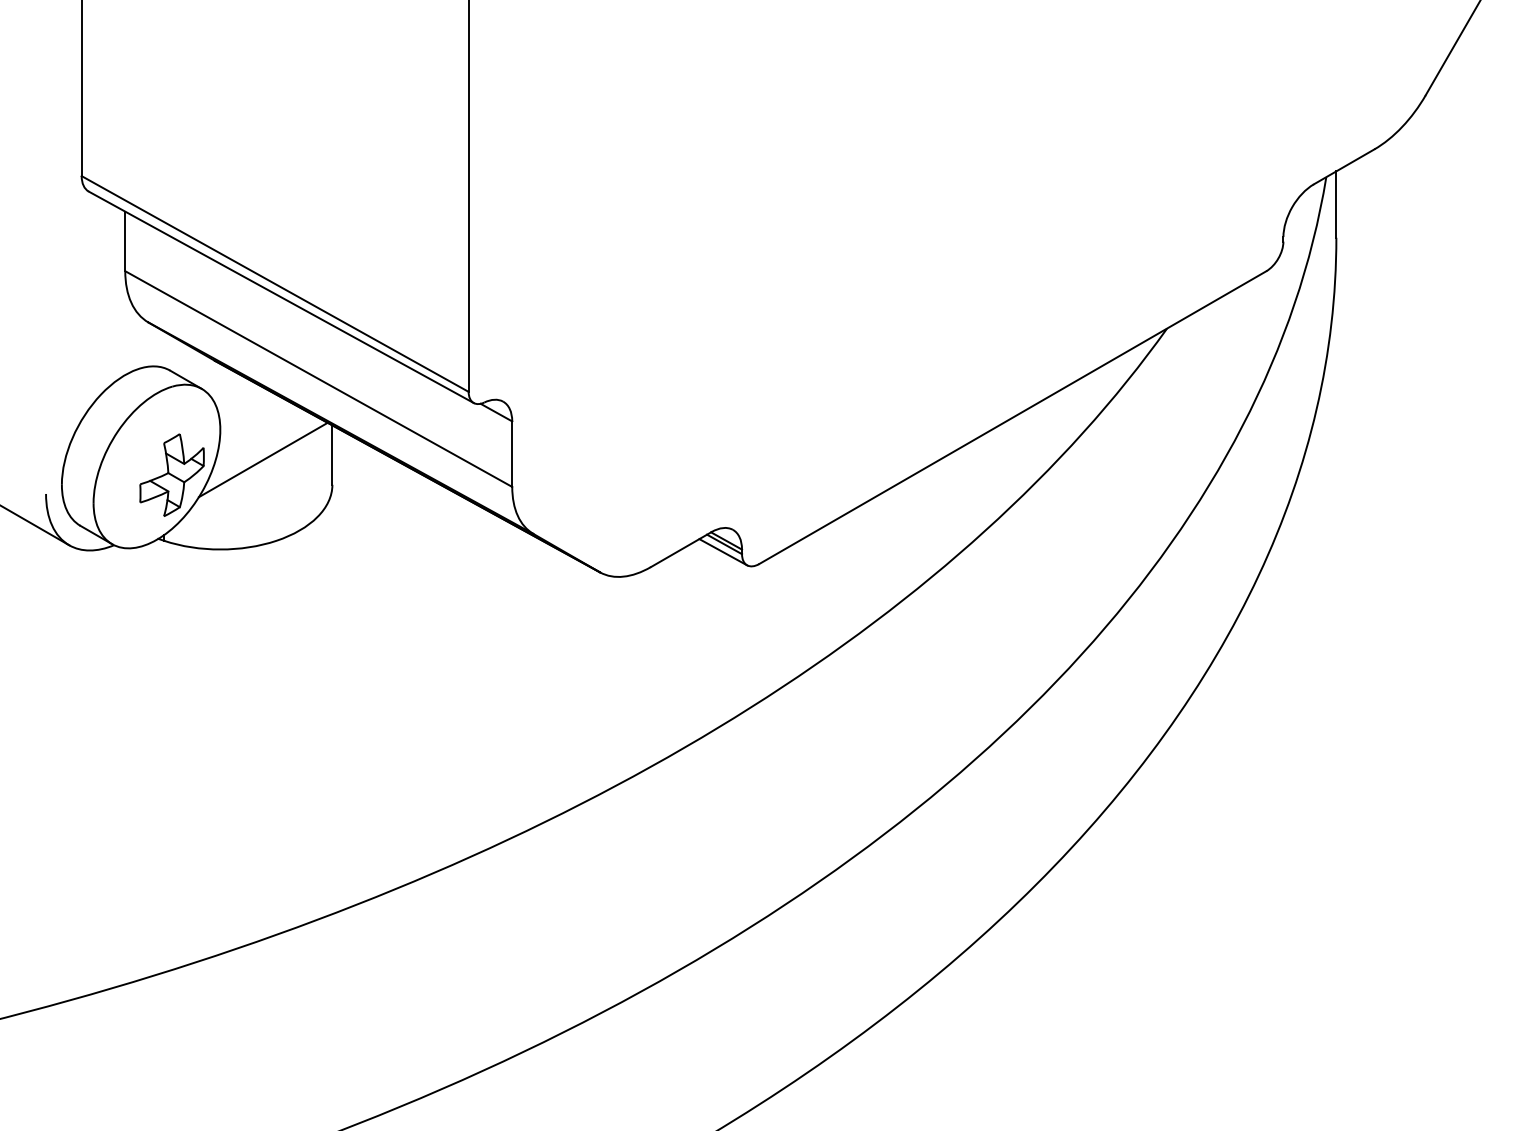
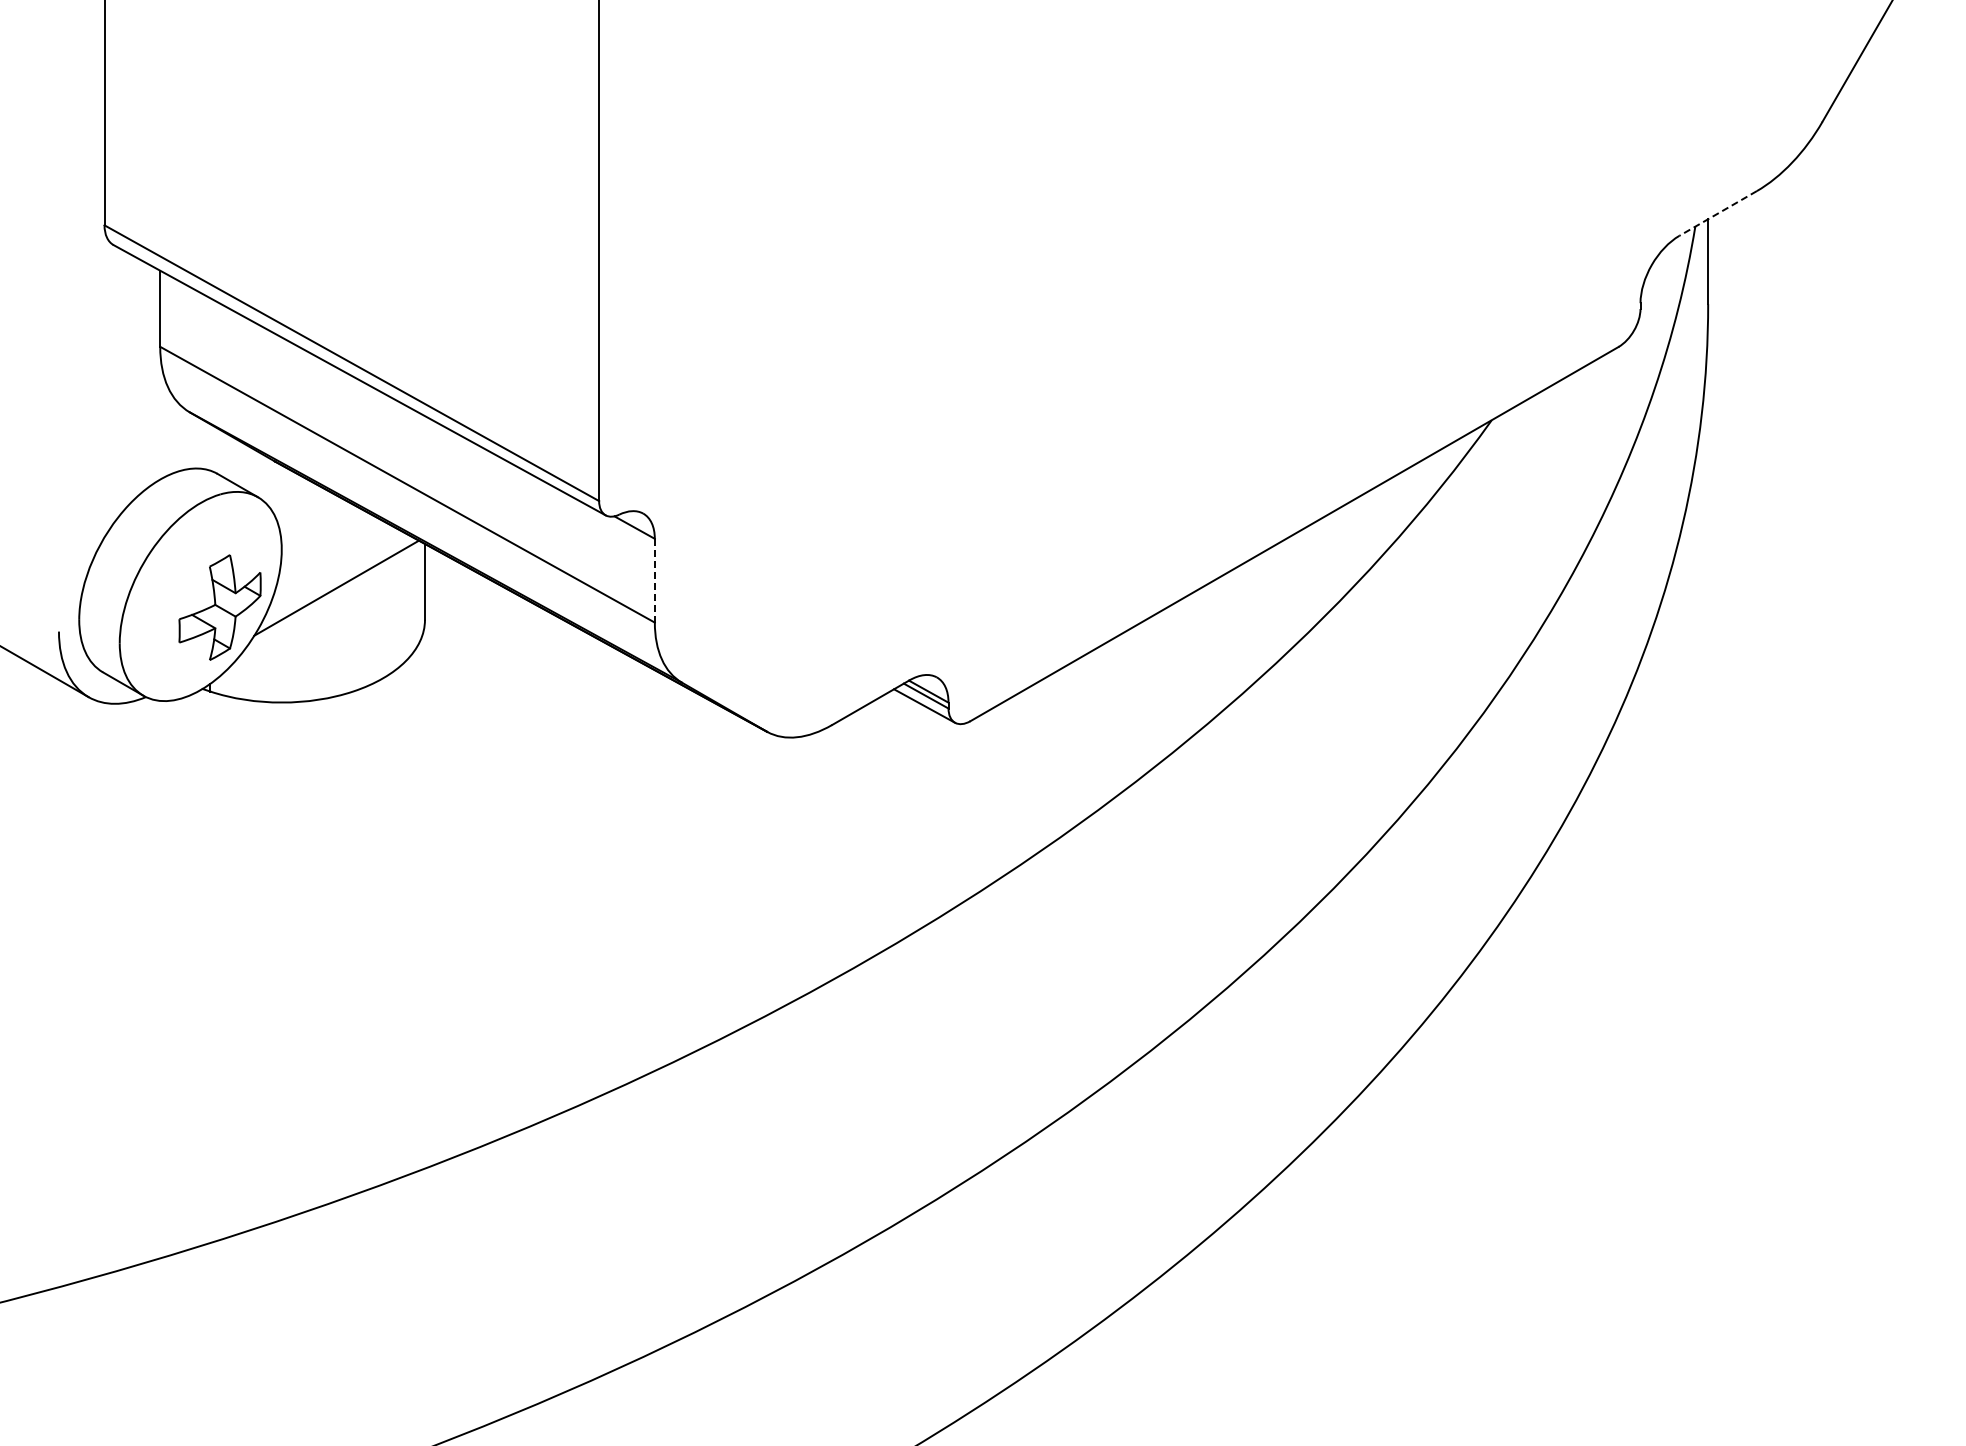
line: (1344, 166) -> (1718, 213), solid -> dashed
line: (511, 454) -> (654, 580), solid -> dashed

